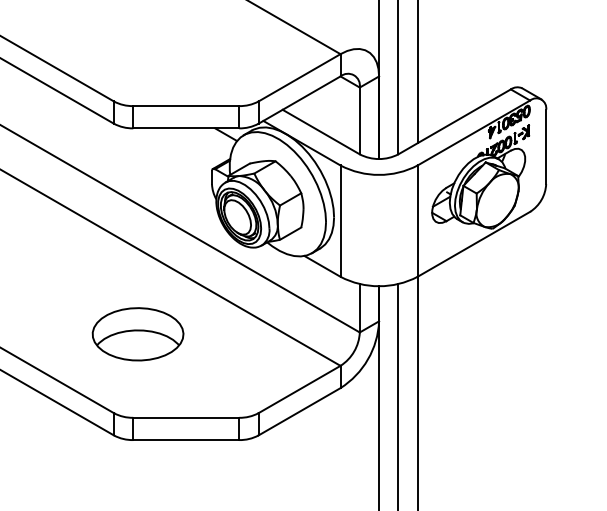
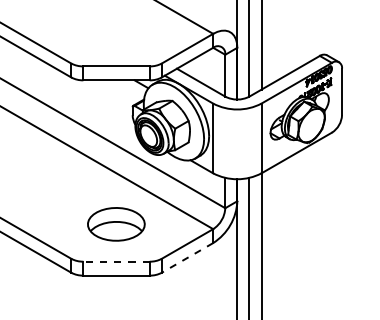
part: (138, 334) -> (116, 224), moved
line: (299, 411) -> (187, 257), solid -> dashed
line: (186, 417) -> (116, 261), solid -> dashed

